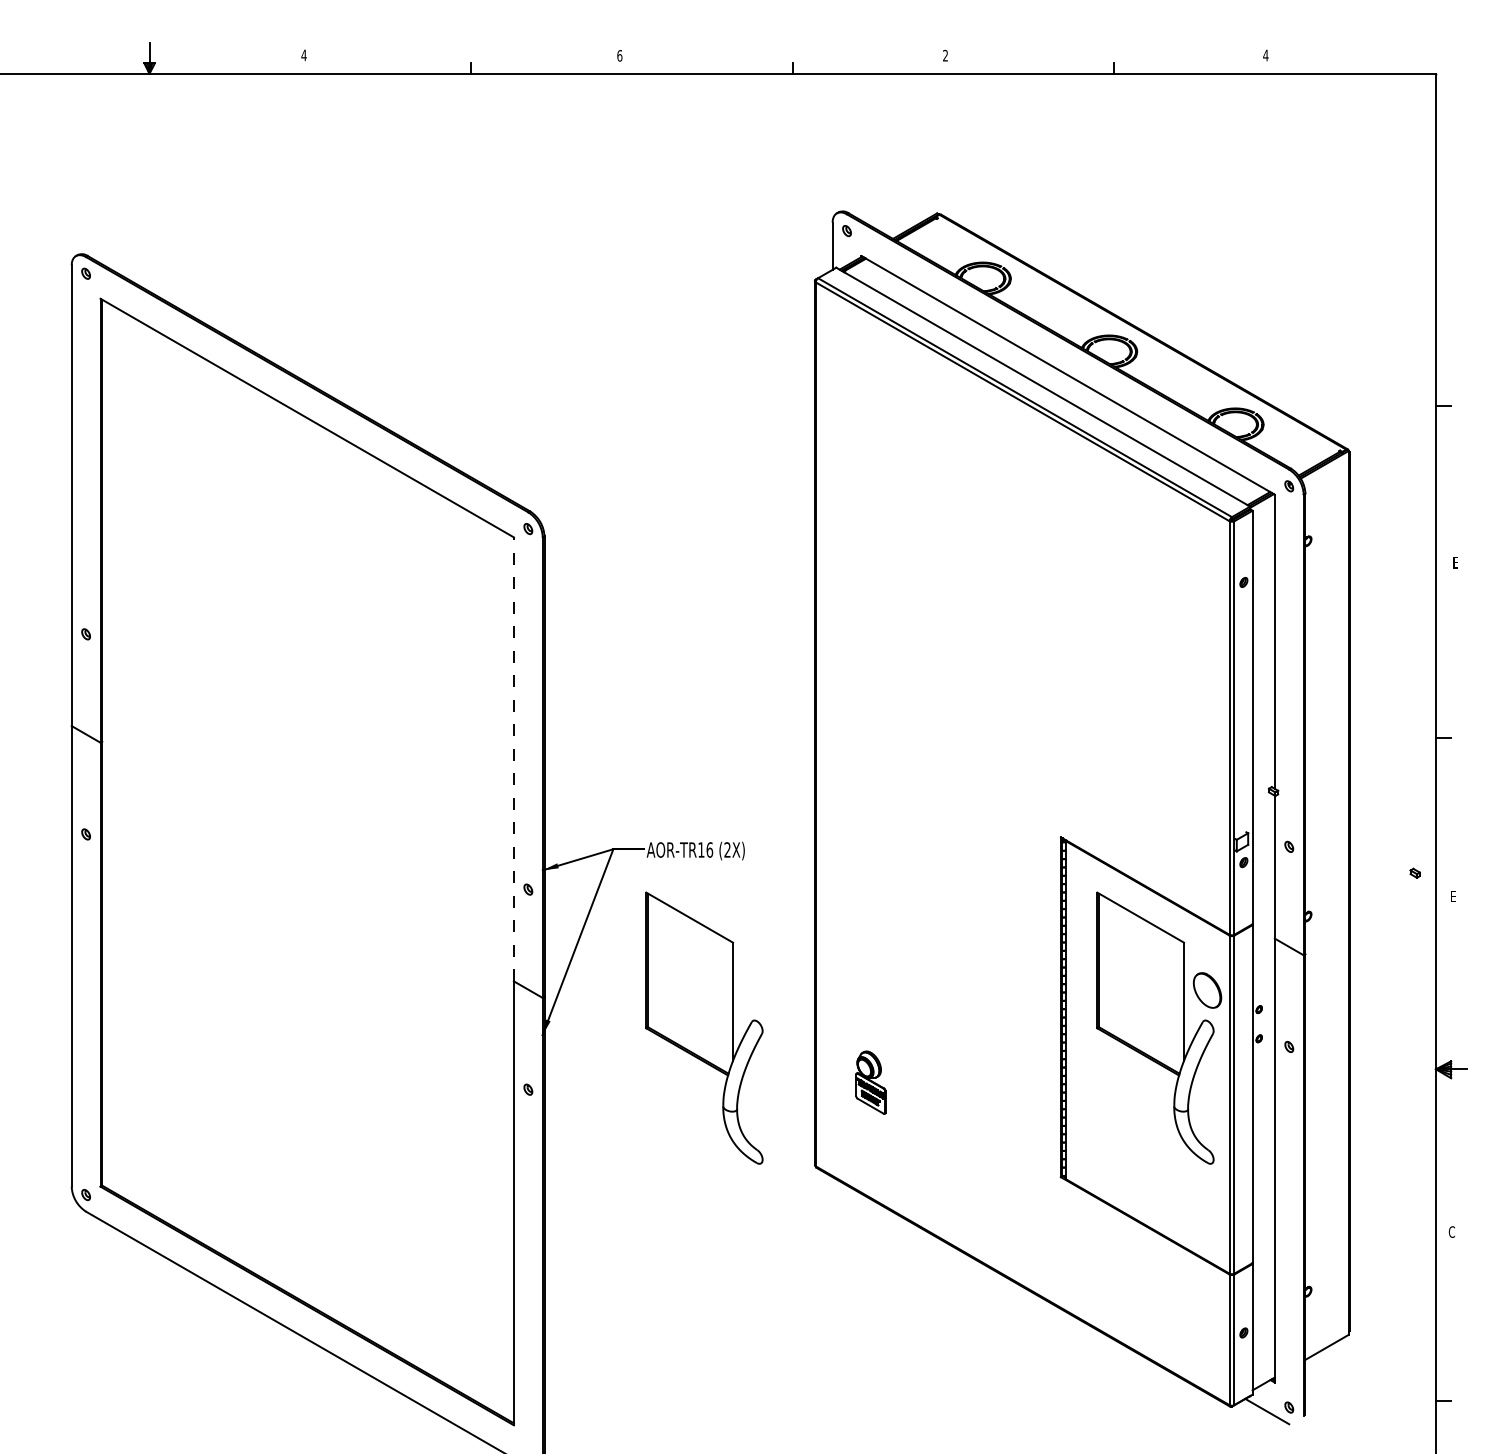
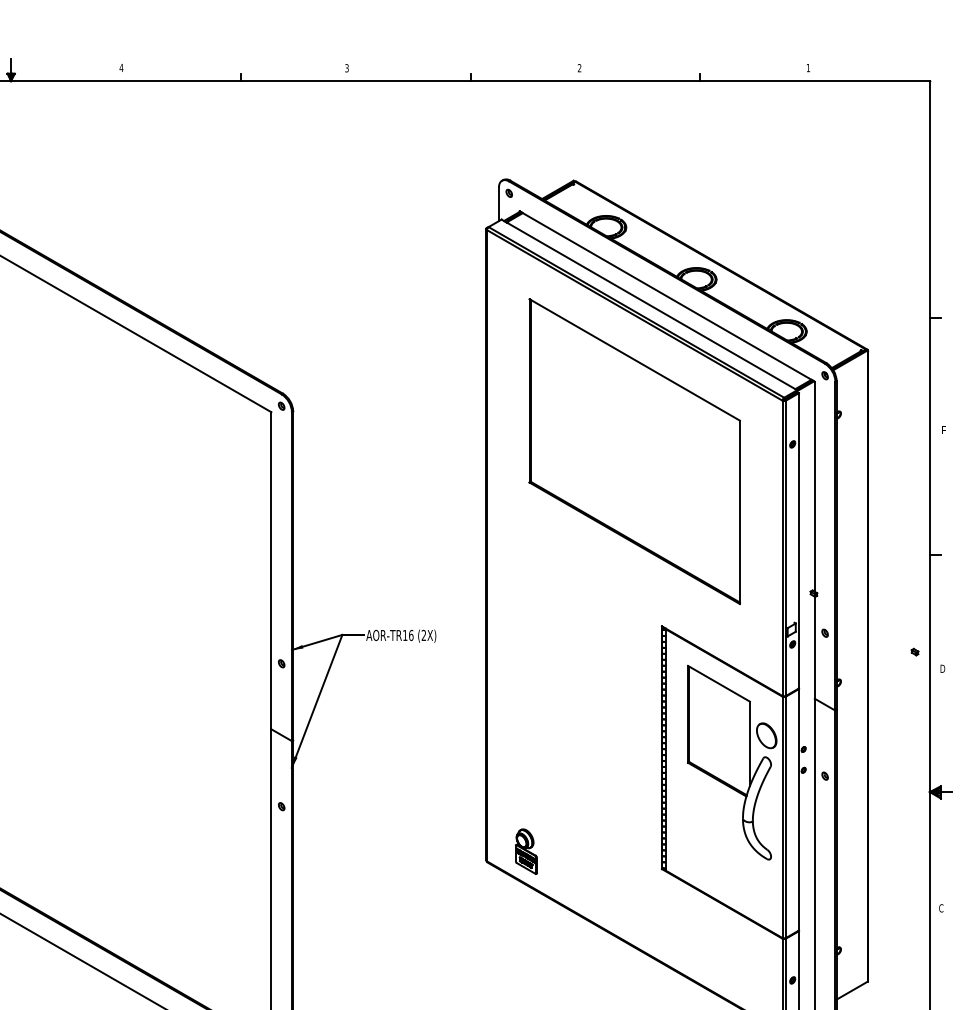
text: (619, 55) -> (346, 68), 6 -> 3
text: (1265, 55) -> (808, 68), 4 -> 1
part: (1022, 592) -> (634, 451), added
line: (513, 759) -> (271, 570), dashed -> solid
text: (1454, 896) -> (943, 668), E -> D
part: (704, 1027) -> (407, 762), removed
part: (870, 1082) -> (526, 851), moved

